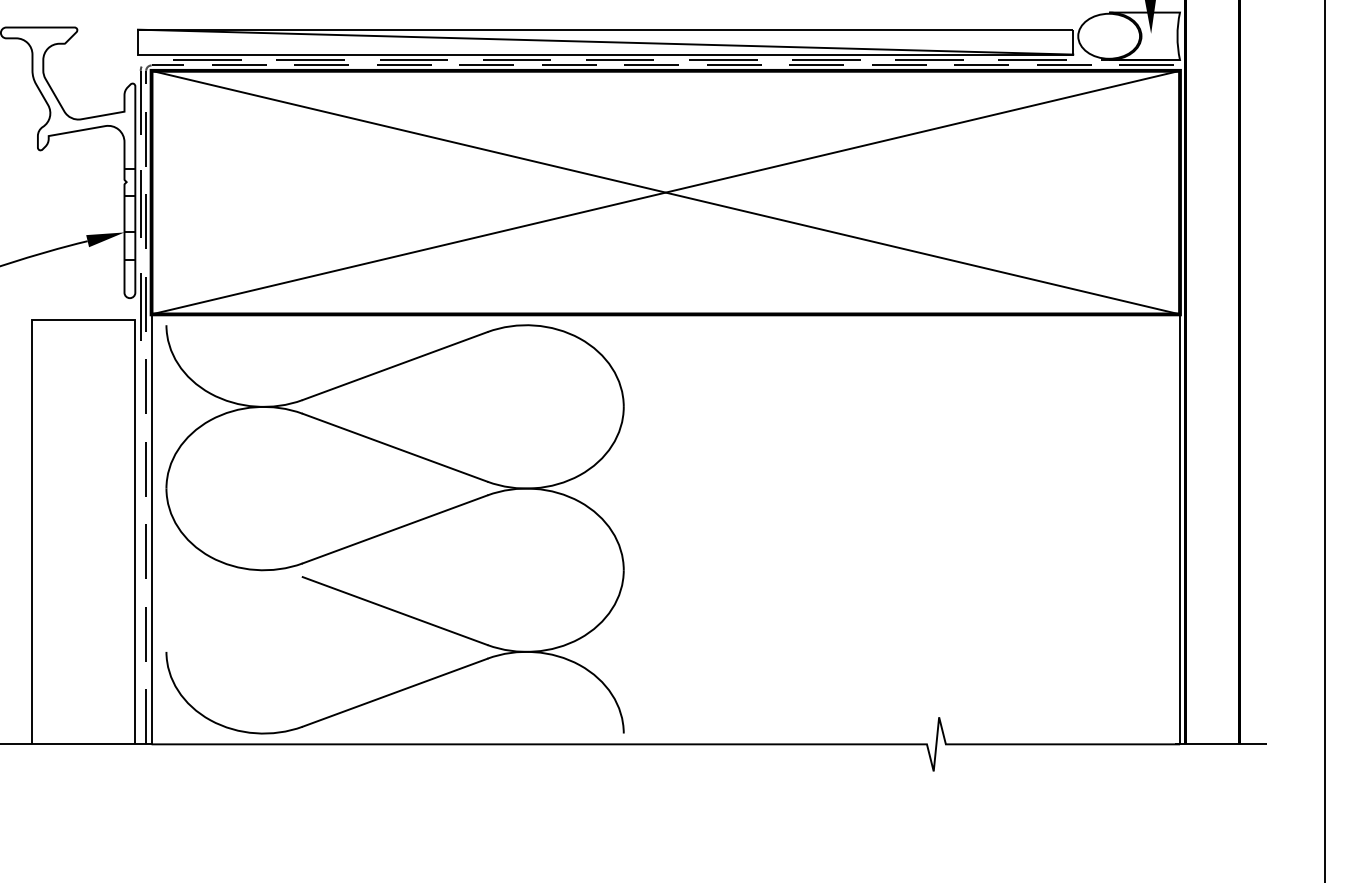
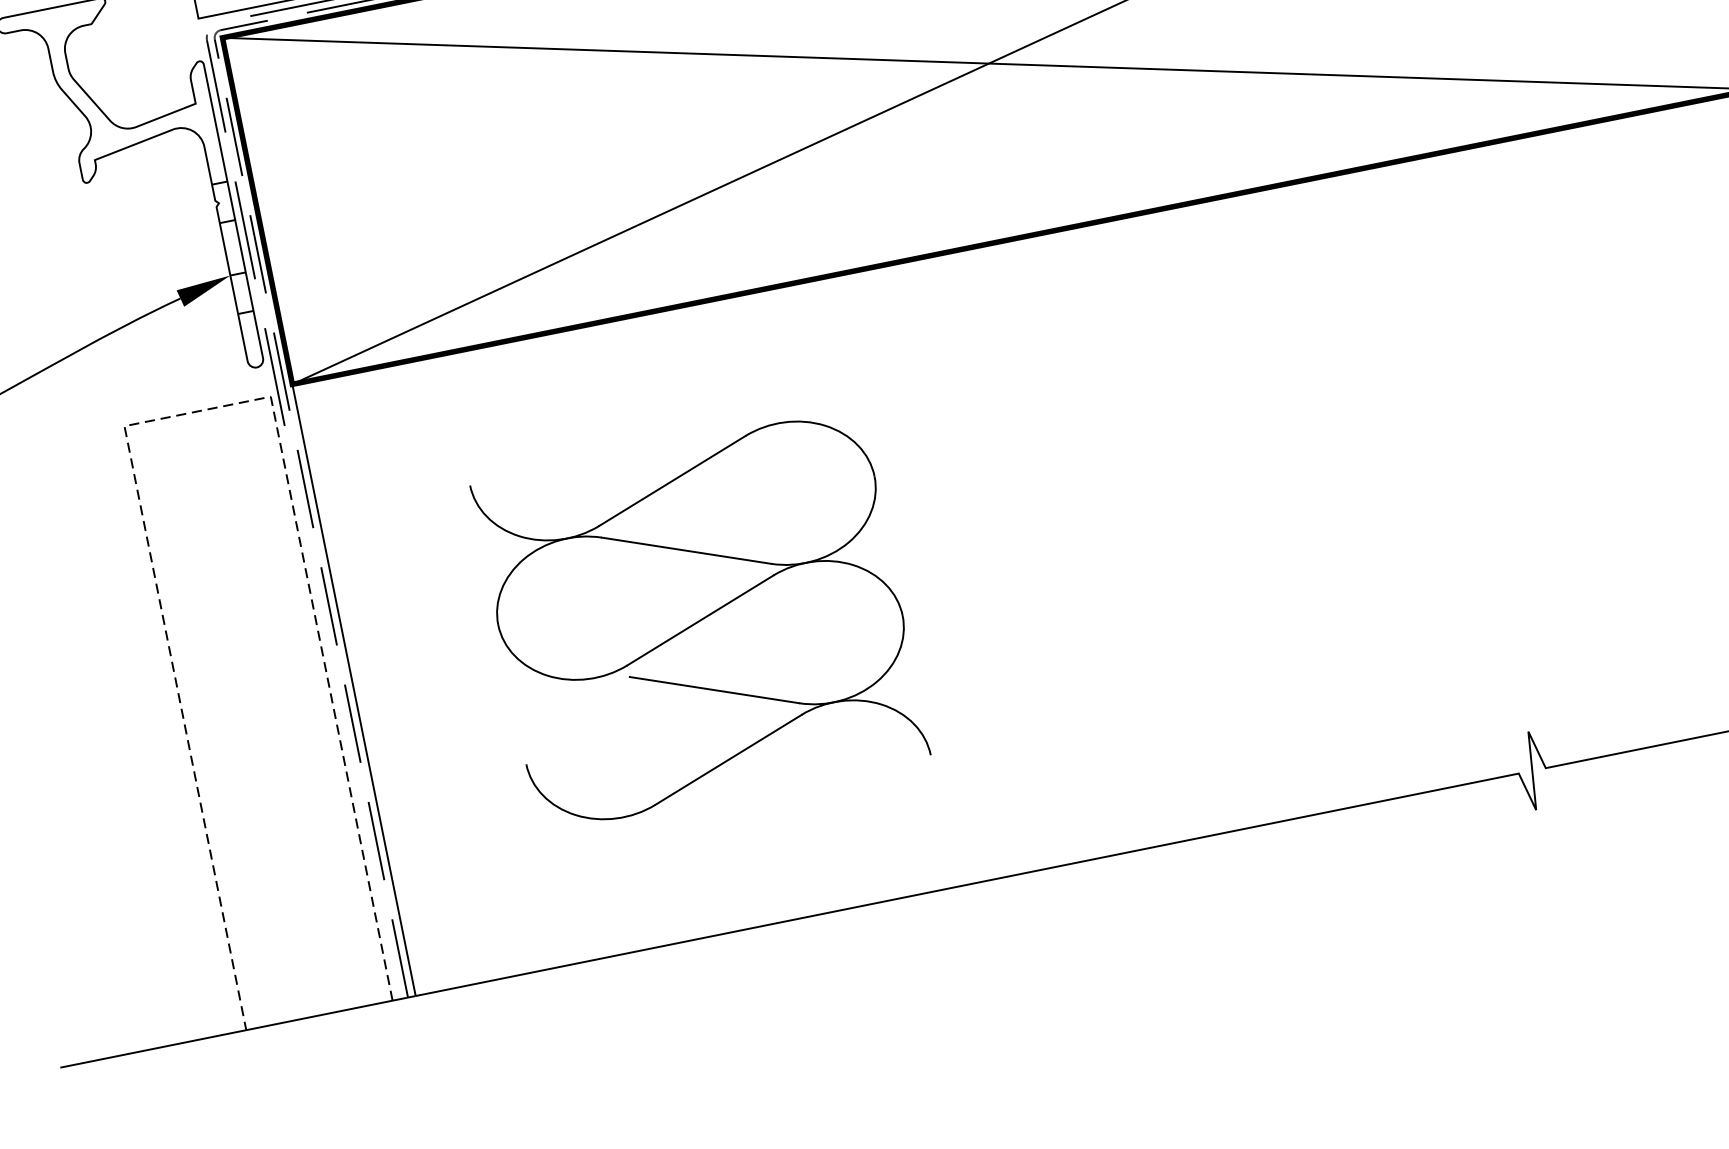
line: (83, 319) -> (196, 411), solid -> dashed
part: (394, 529) -> (699, 620), size x0.6

